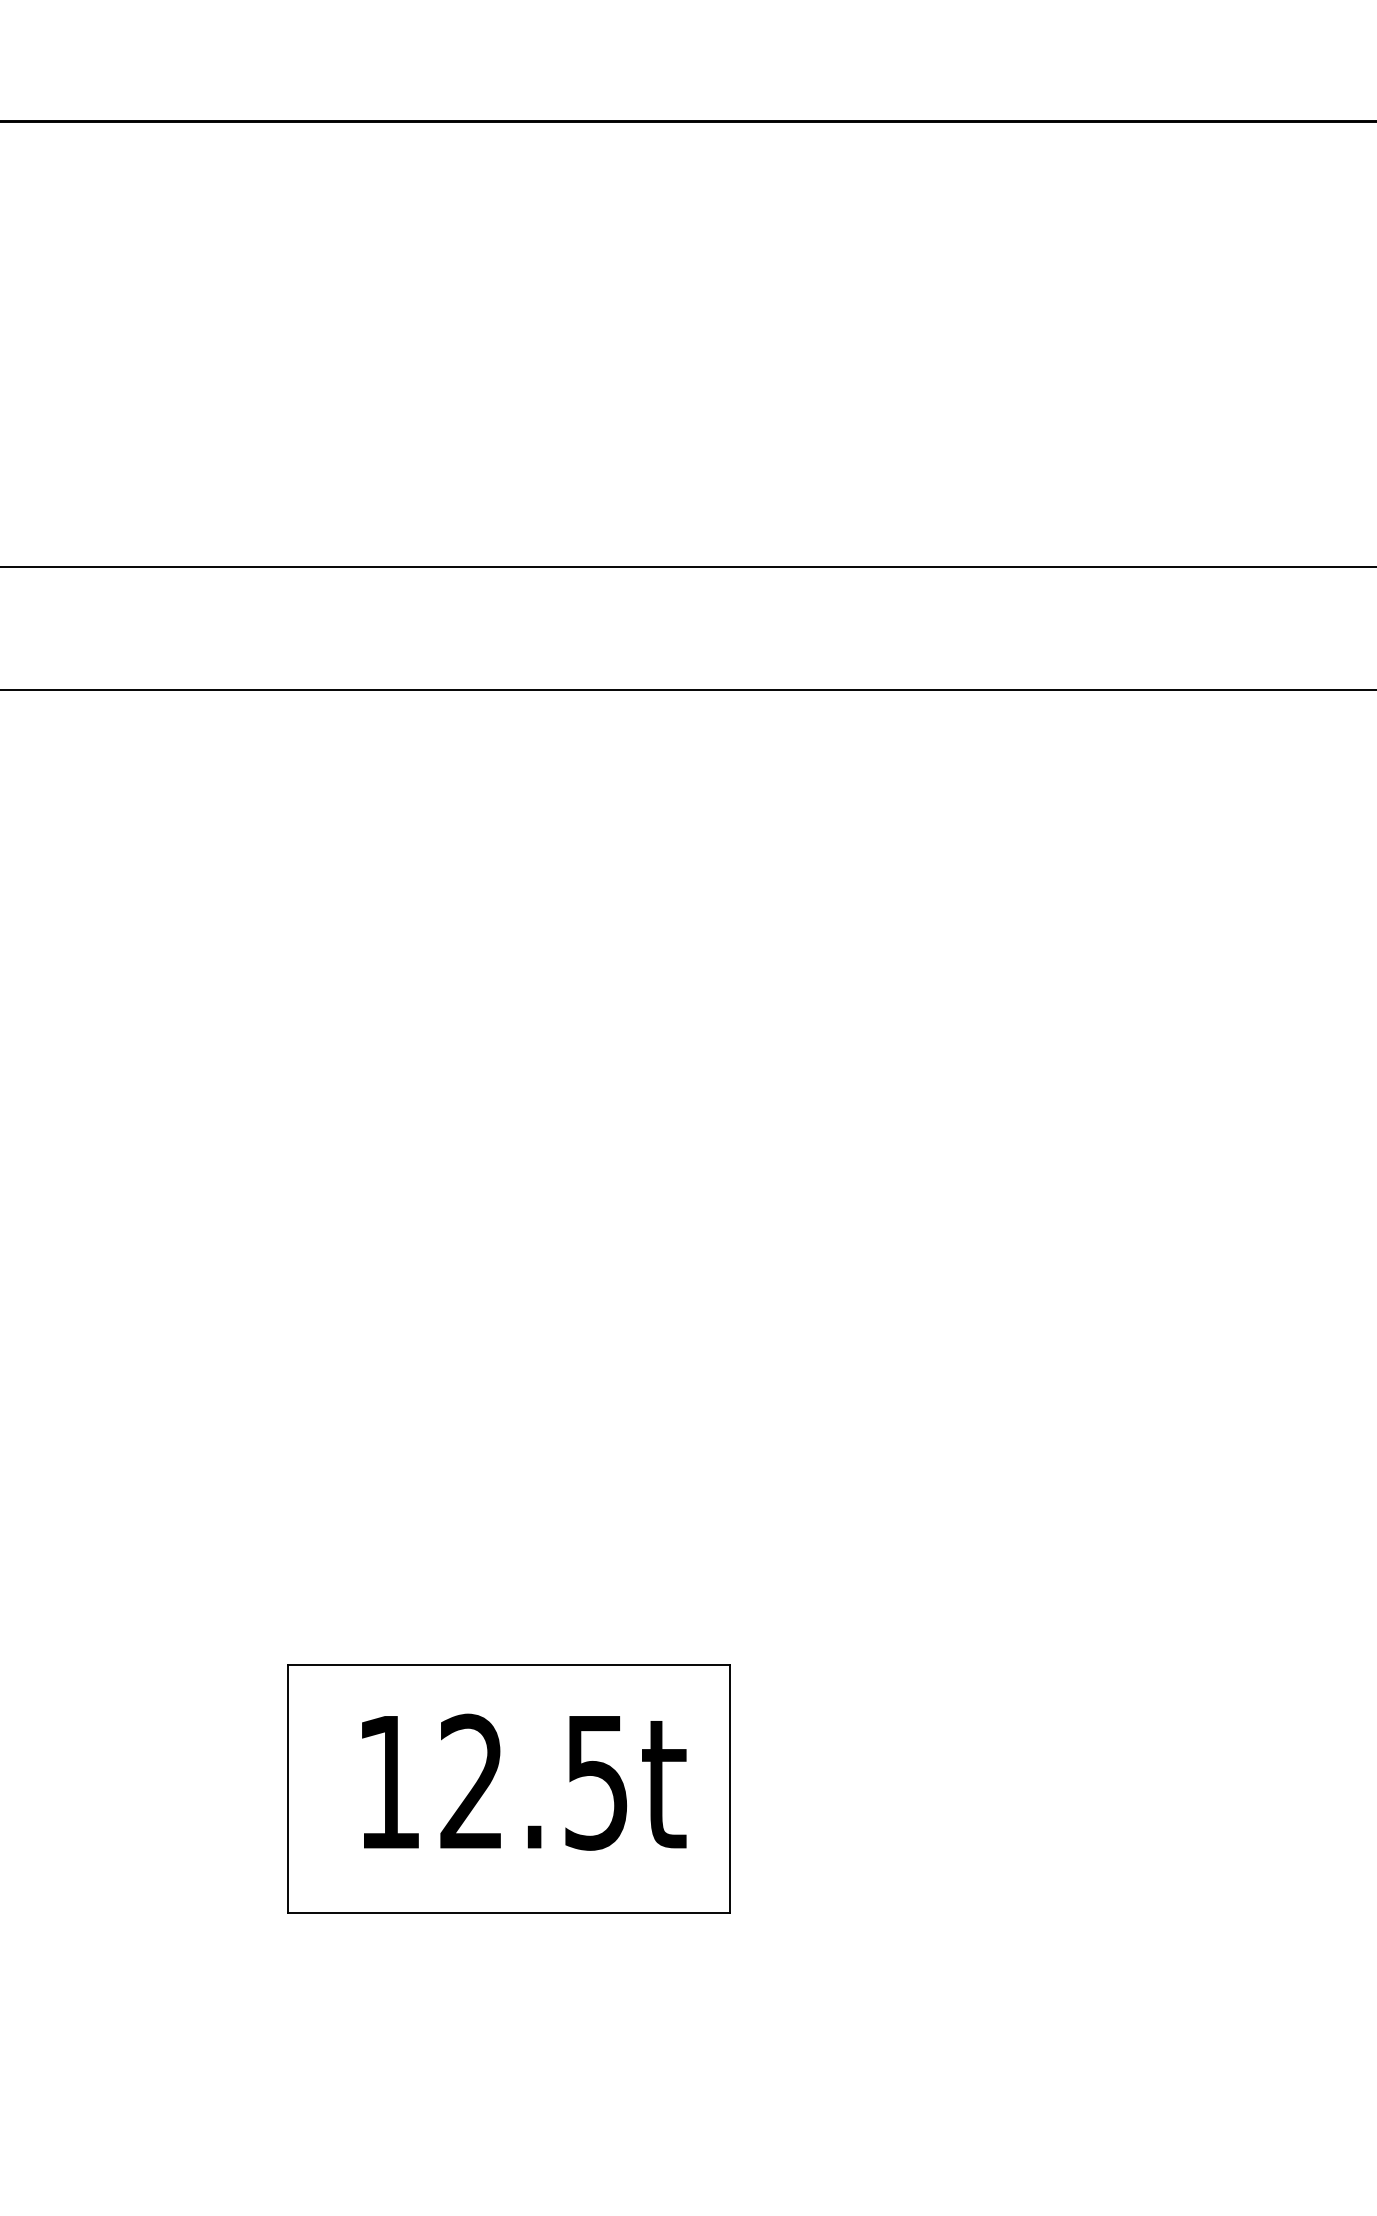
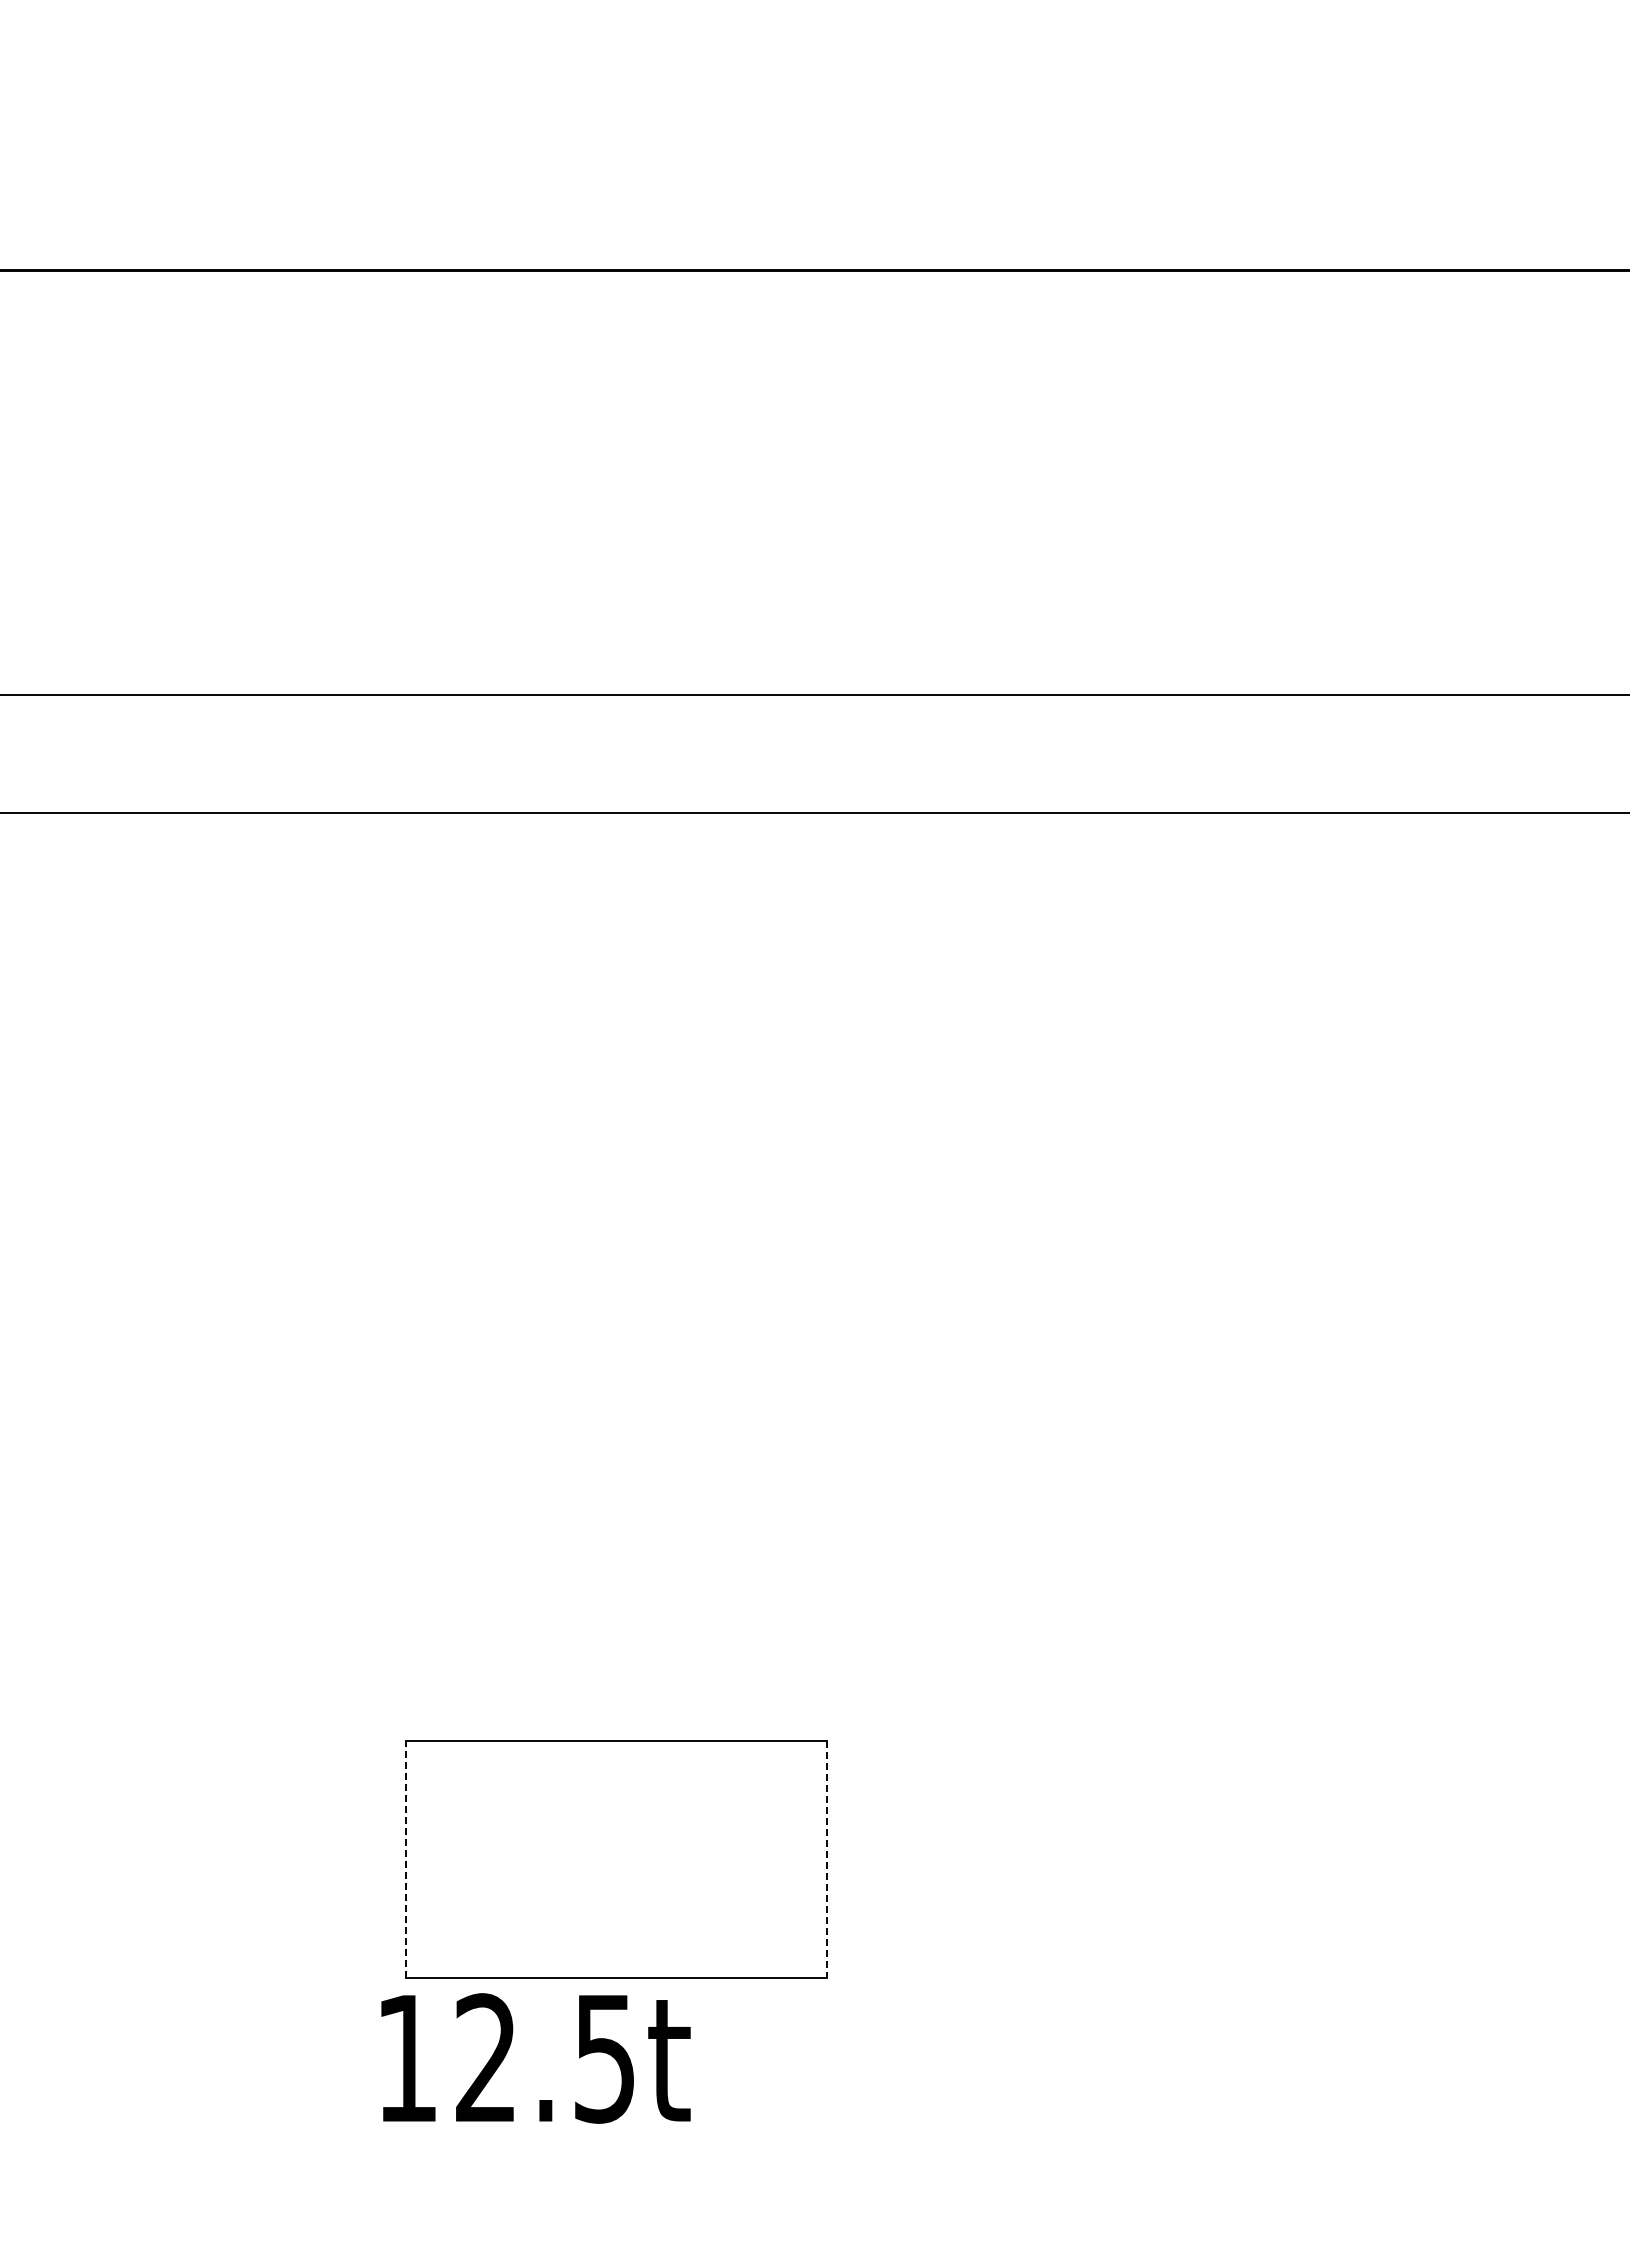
text: (523, 1782) -> (535, 2058), moved
line: (288, 1787) -> (406, 1858), solid -> dashed
line: (729, 1788) -> (826, 1859), solid -> dashed

